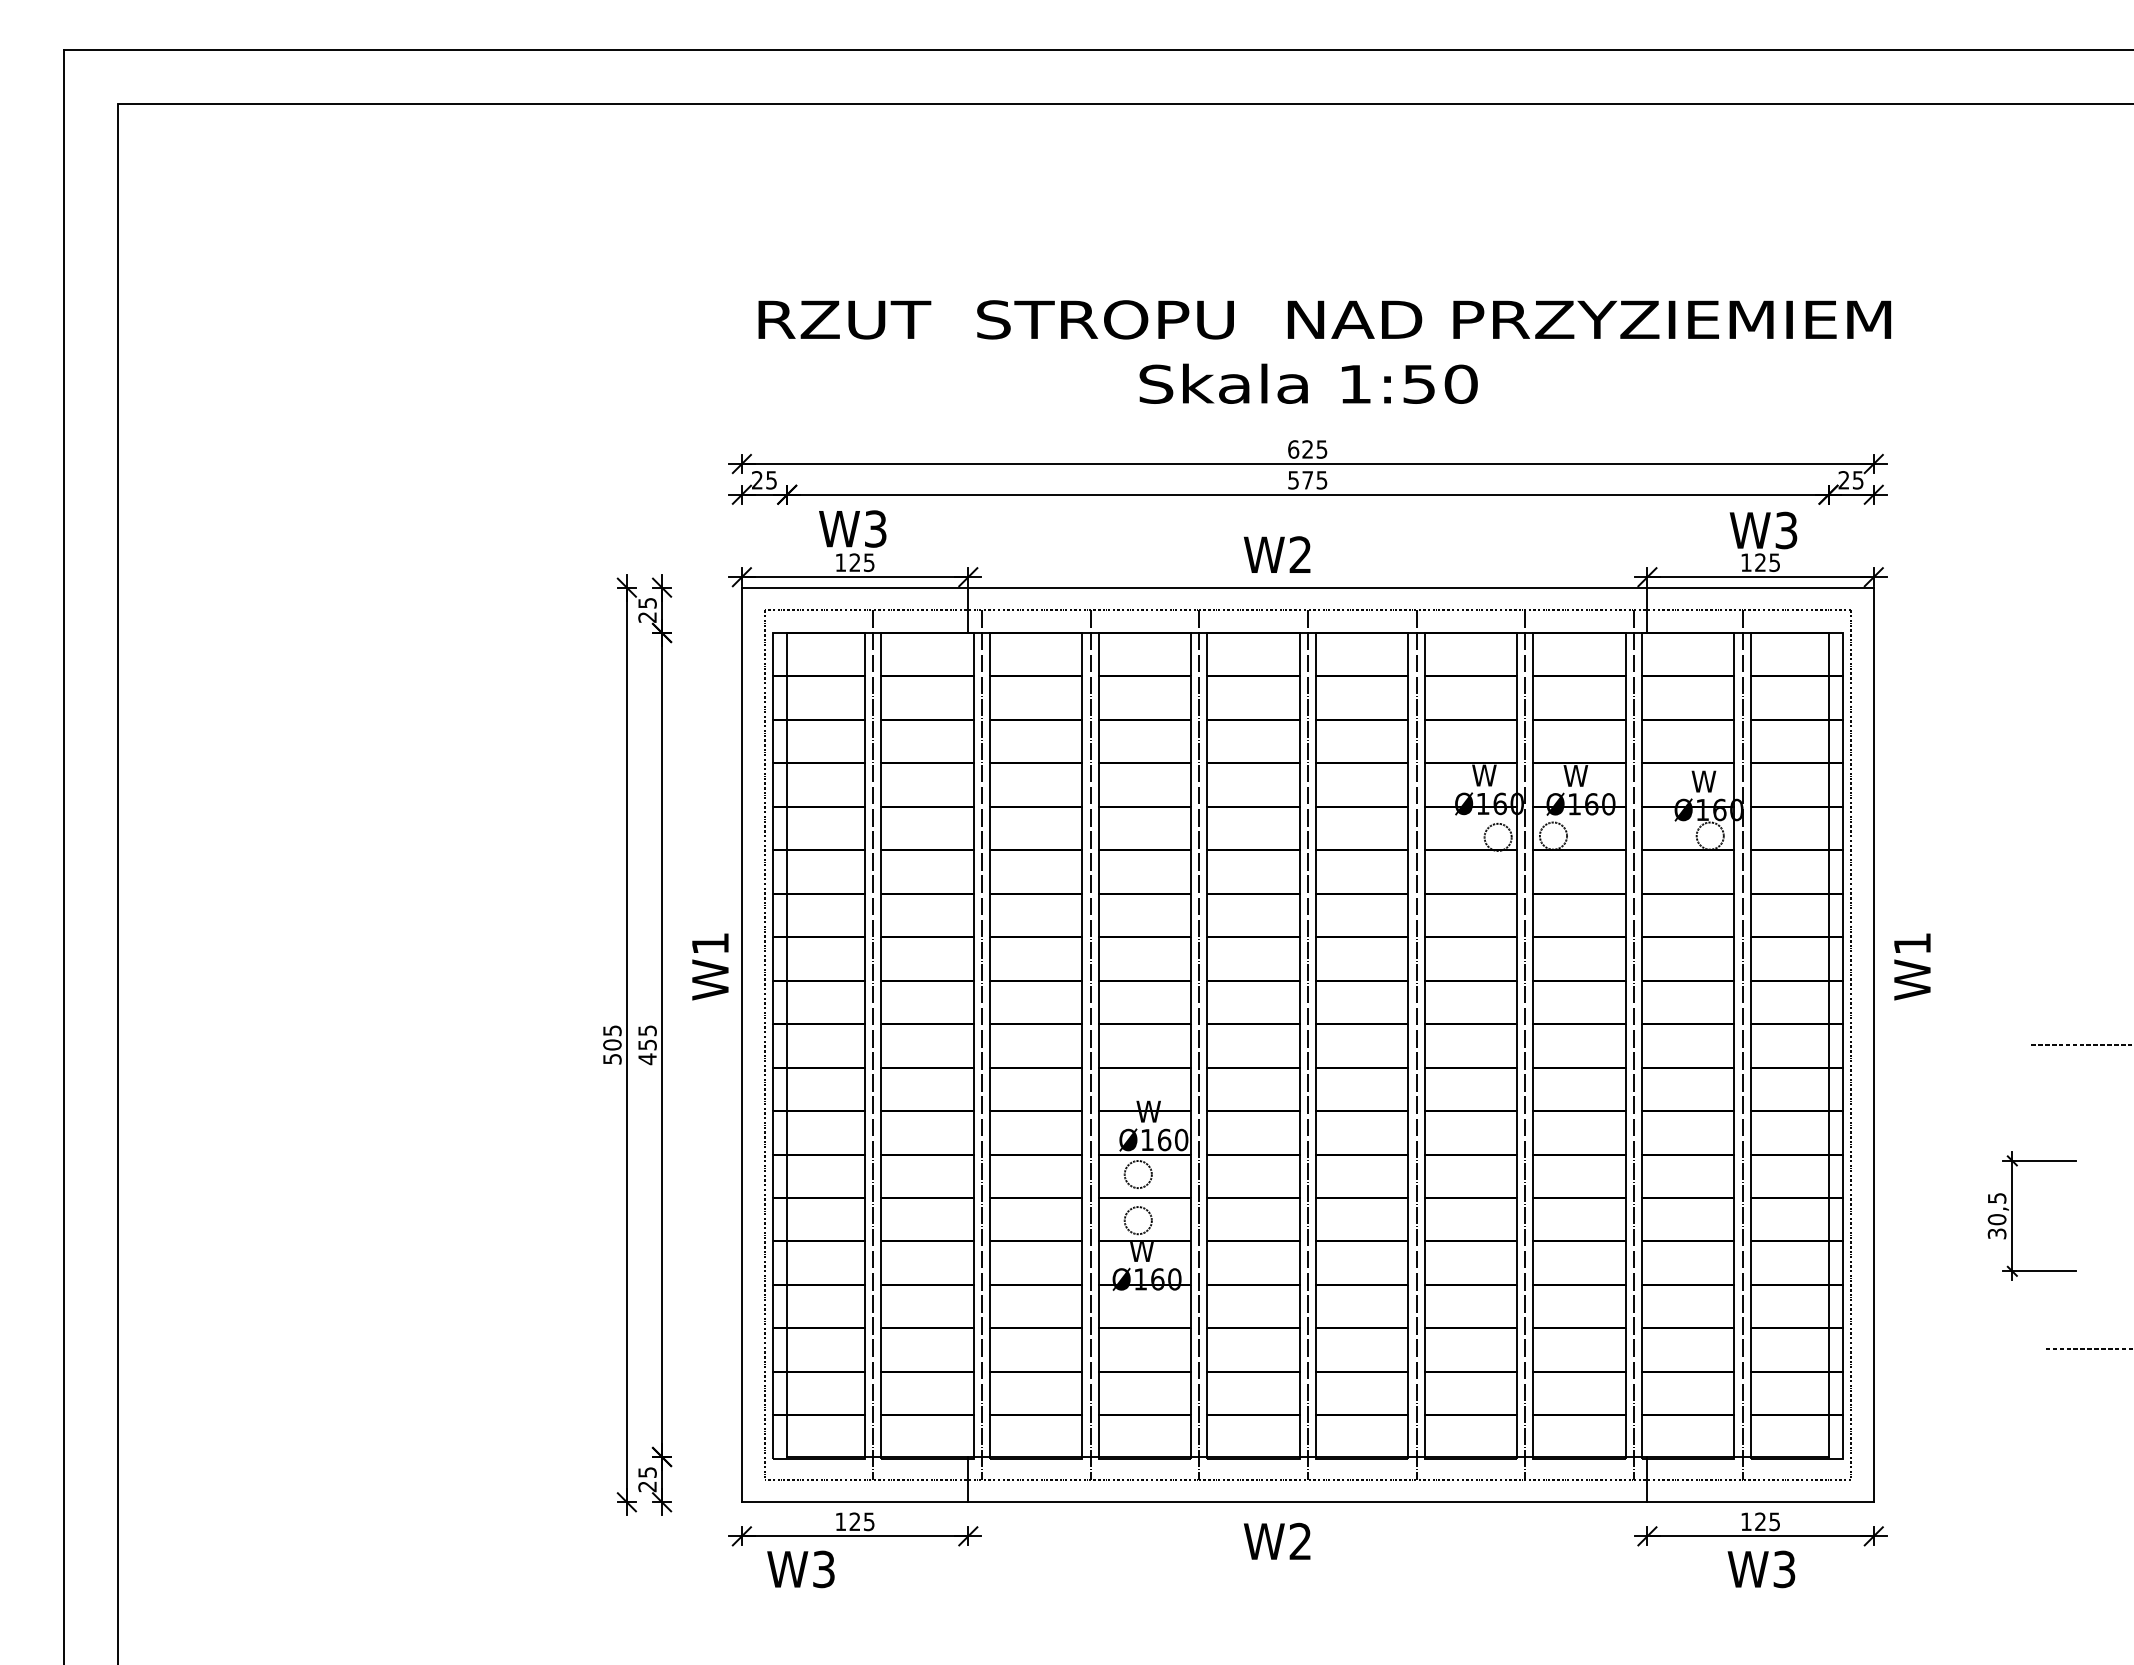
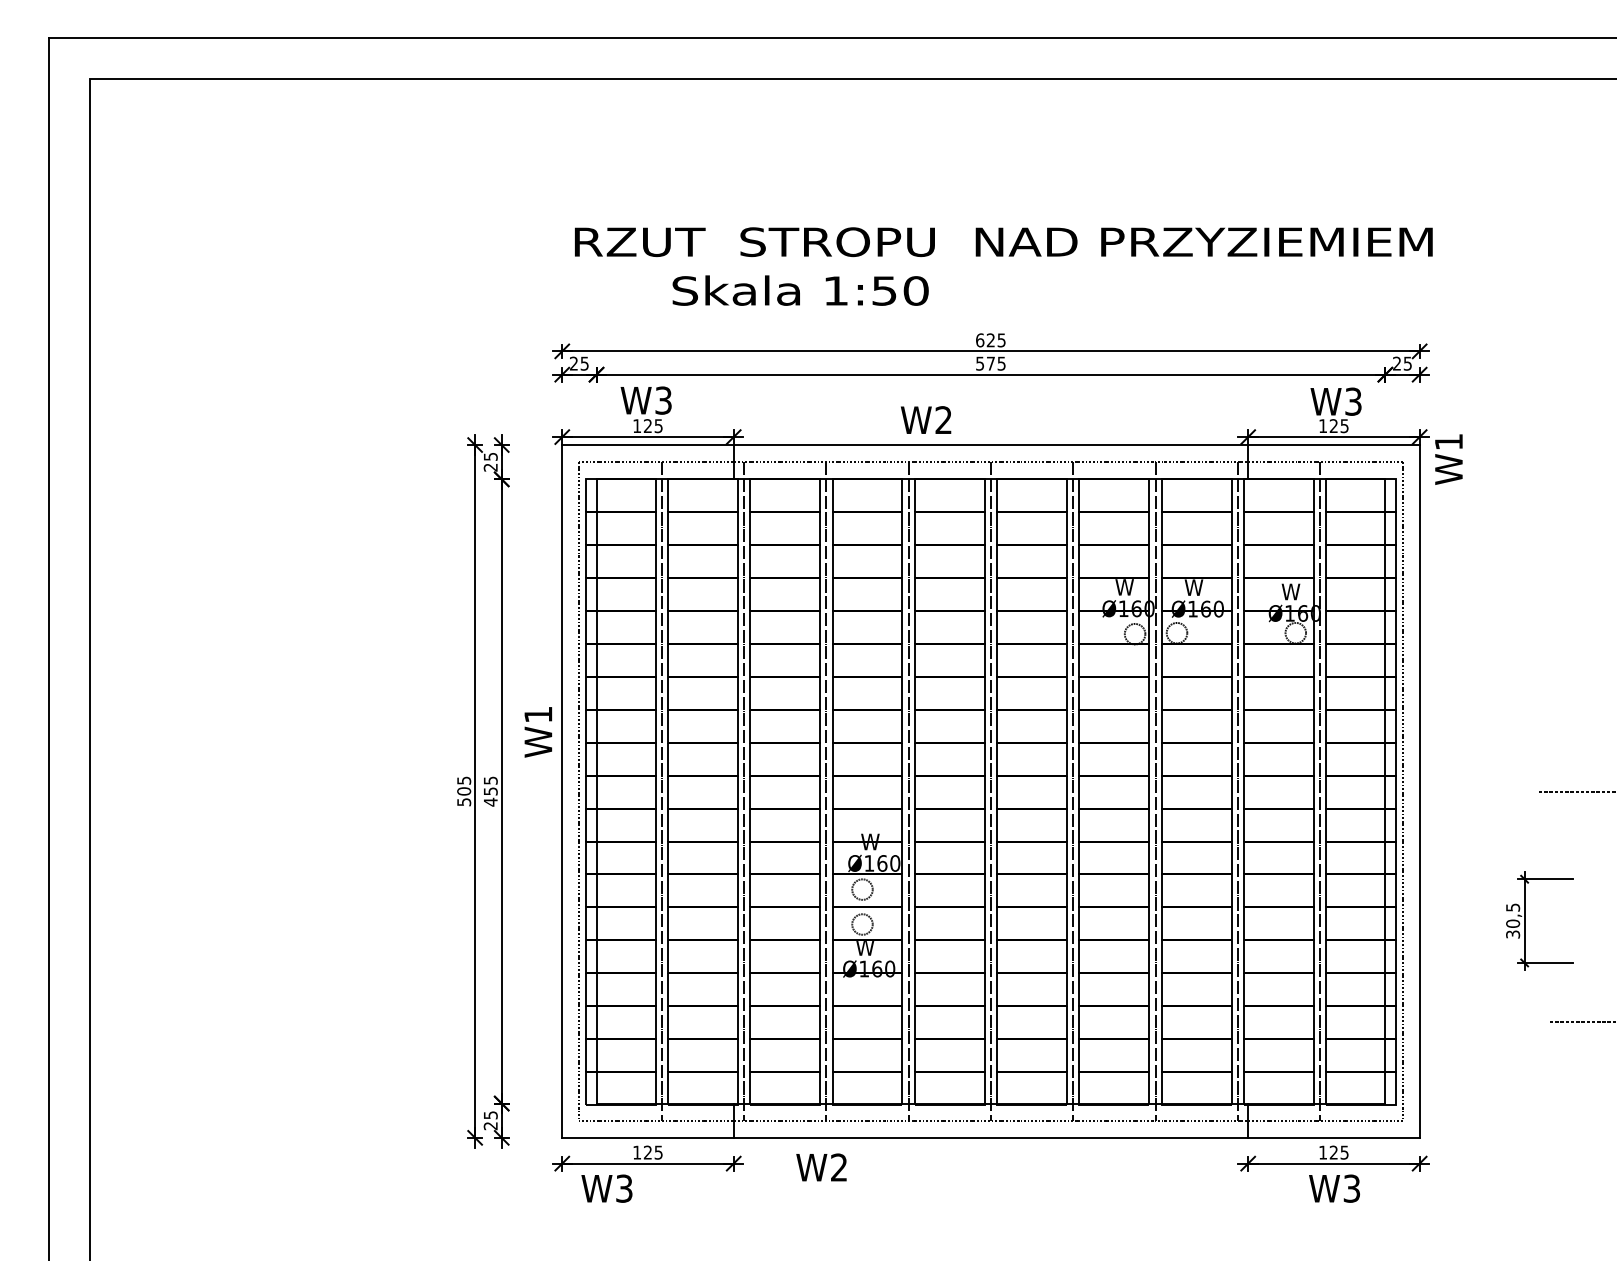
text: (1308, 383) -> (800, 290), moved
text: (1276, 554) -> (925, 419), moved
text: (1912, 966) -> (1448, 459), moved
text: (1277, 1540) -> (821, 1166), moved

